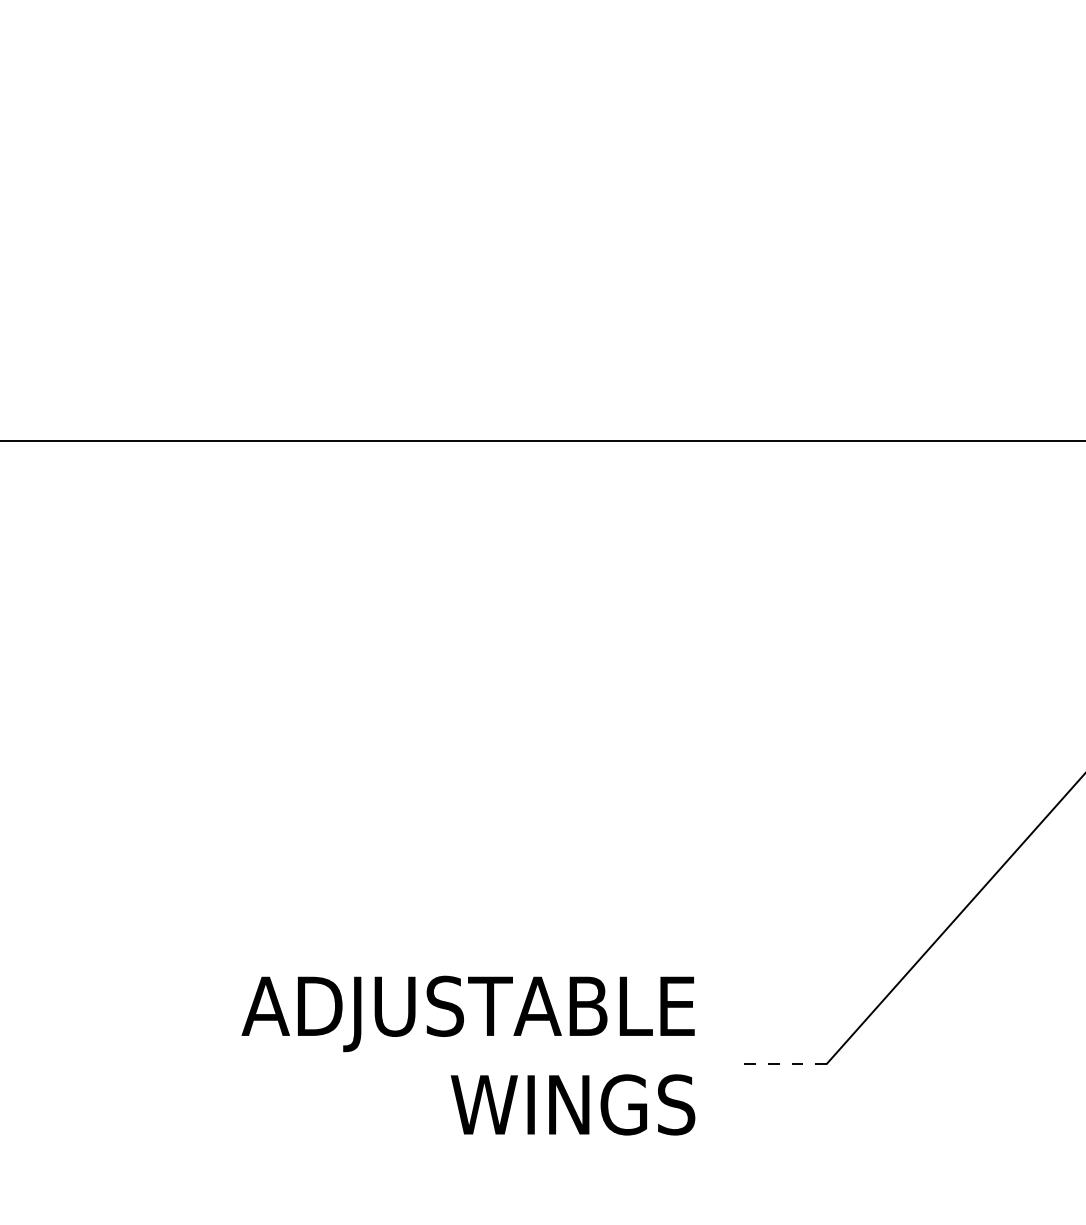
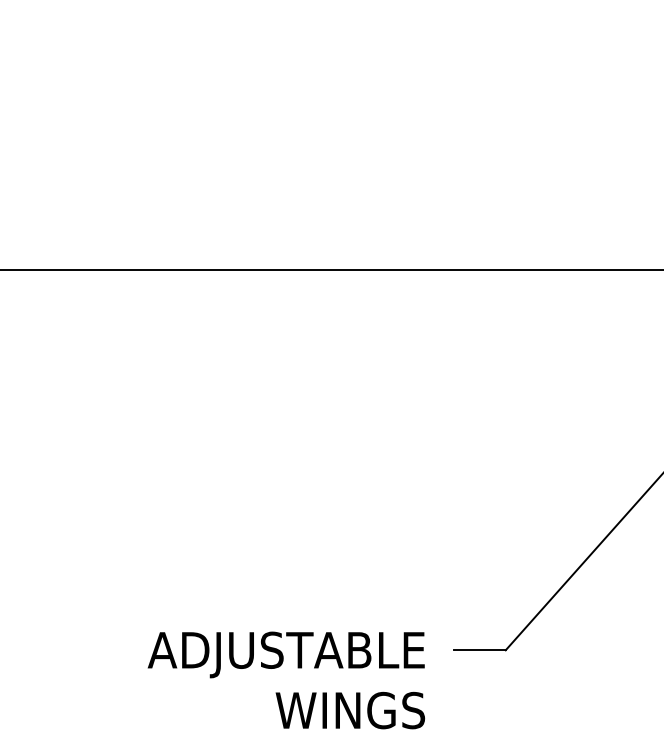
text: (466, 1055) -> (285, 680), moved
line: (784, 1063) -> (479, 650), dashed -> solid

